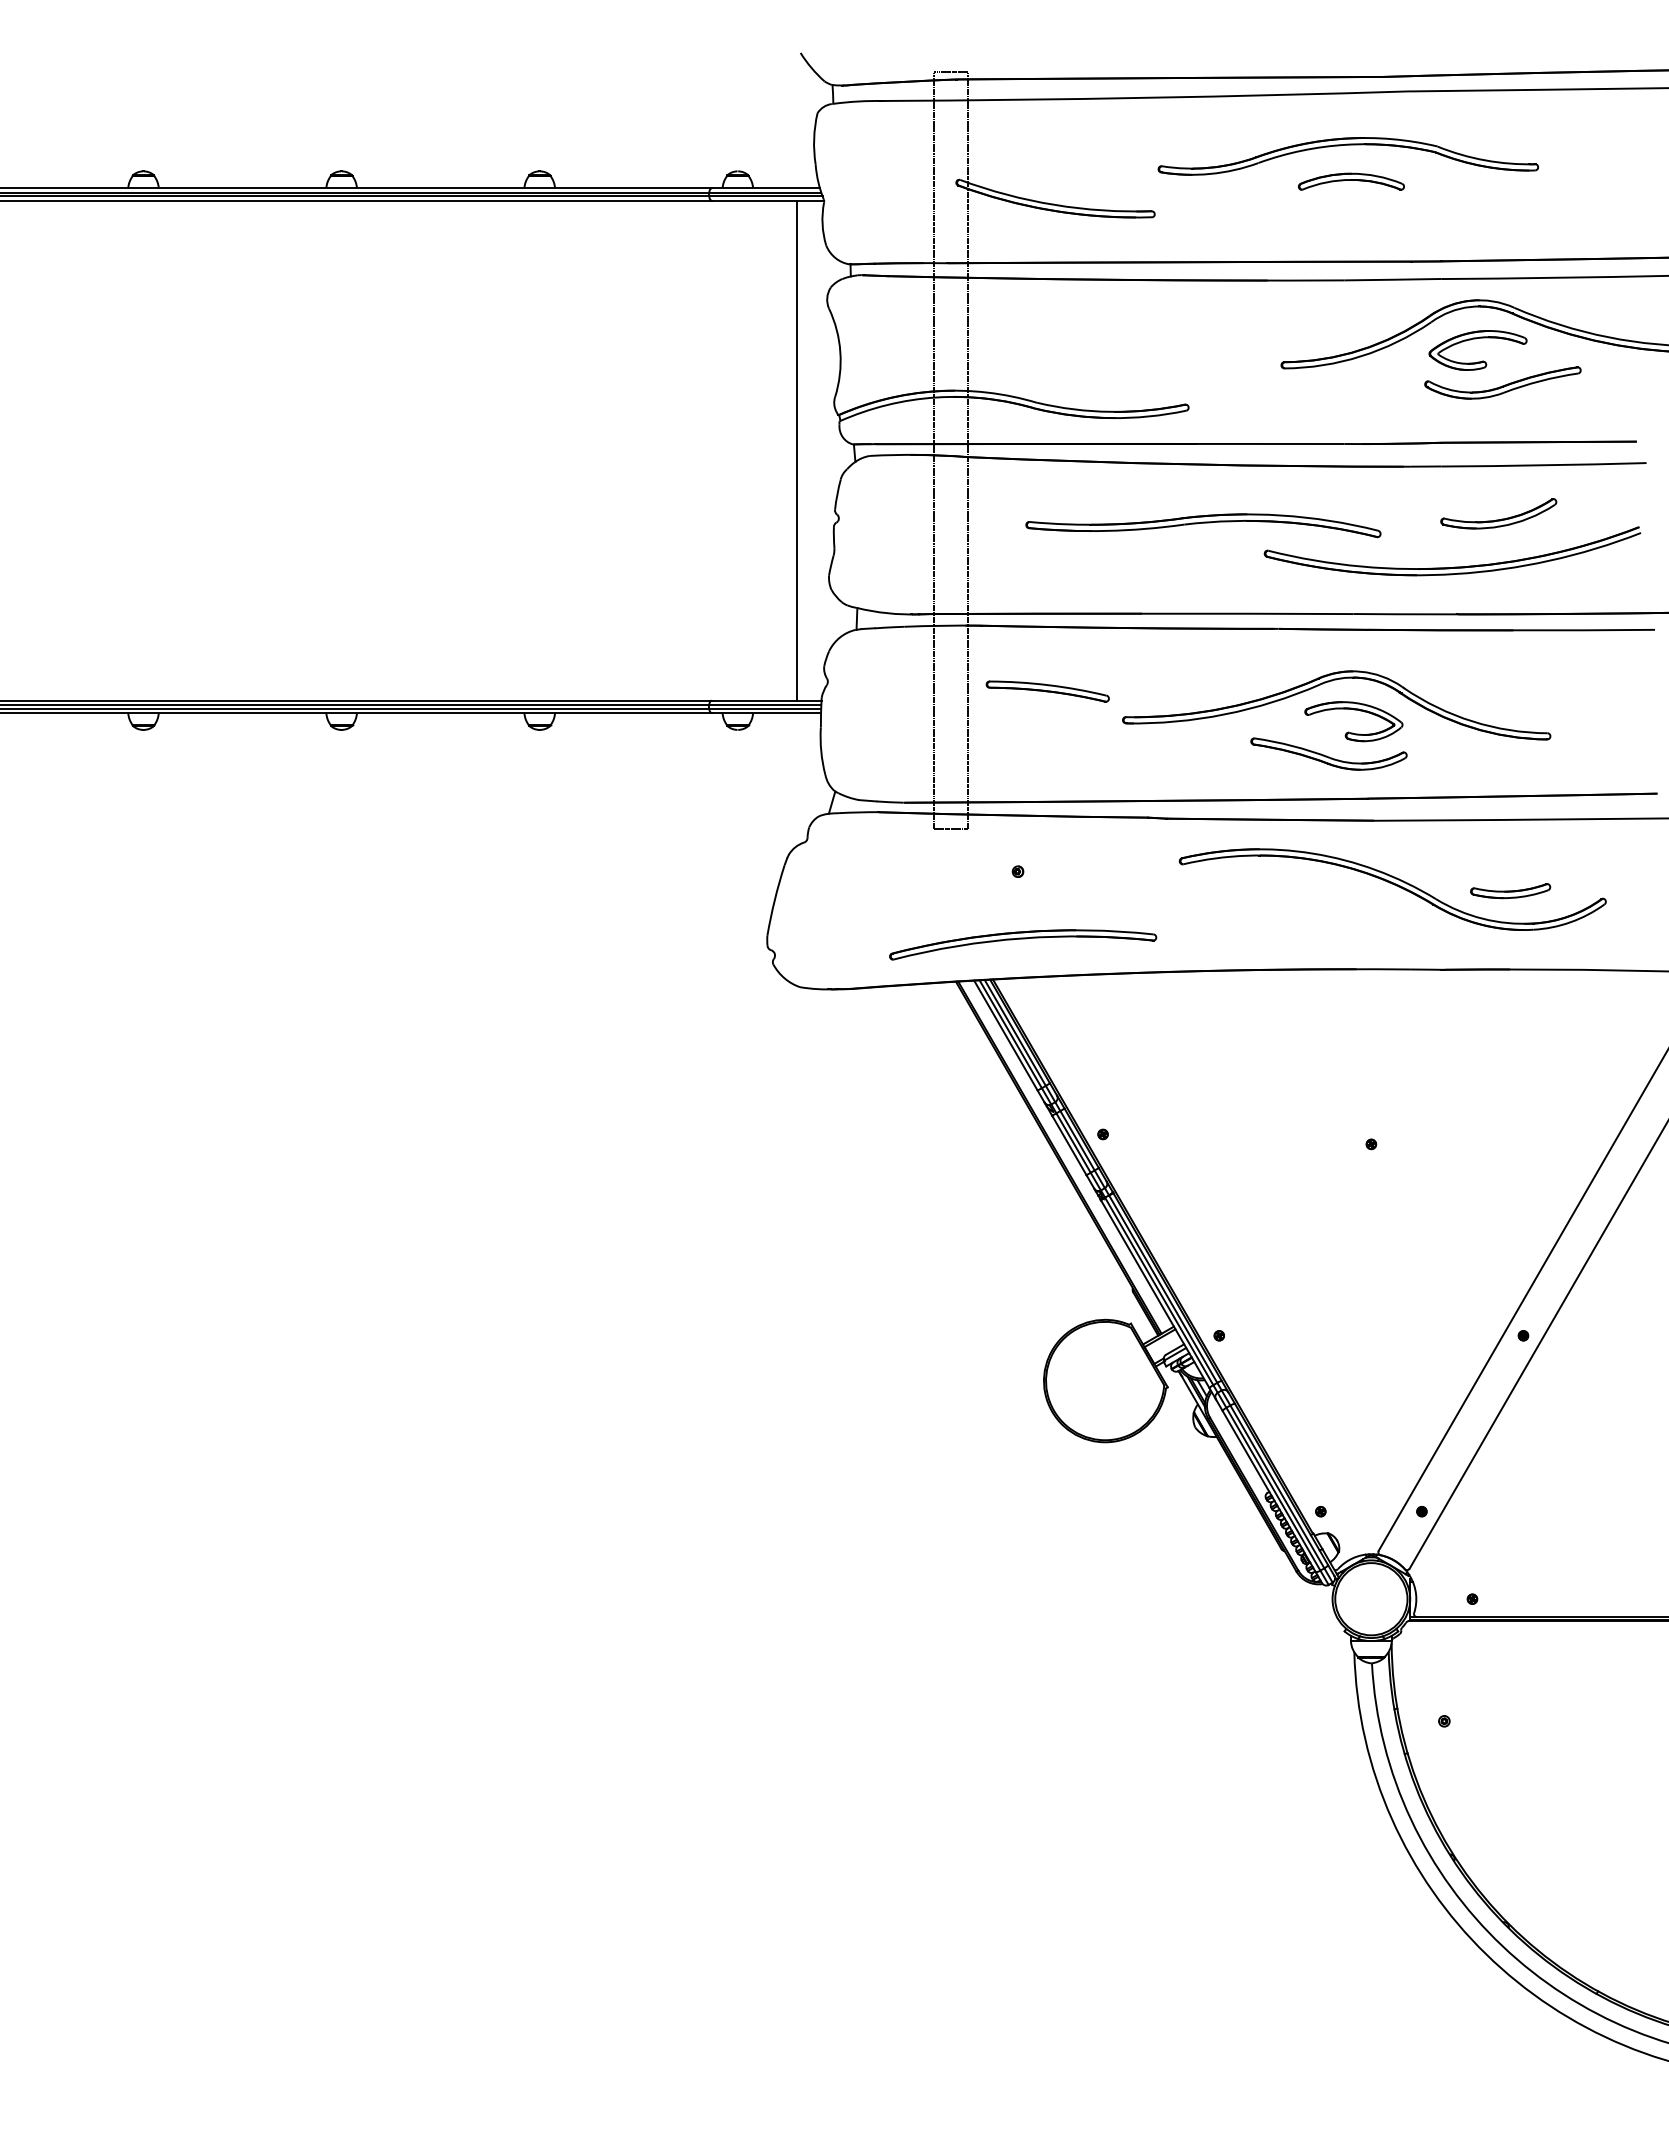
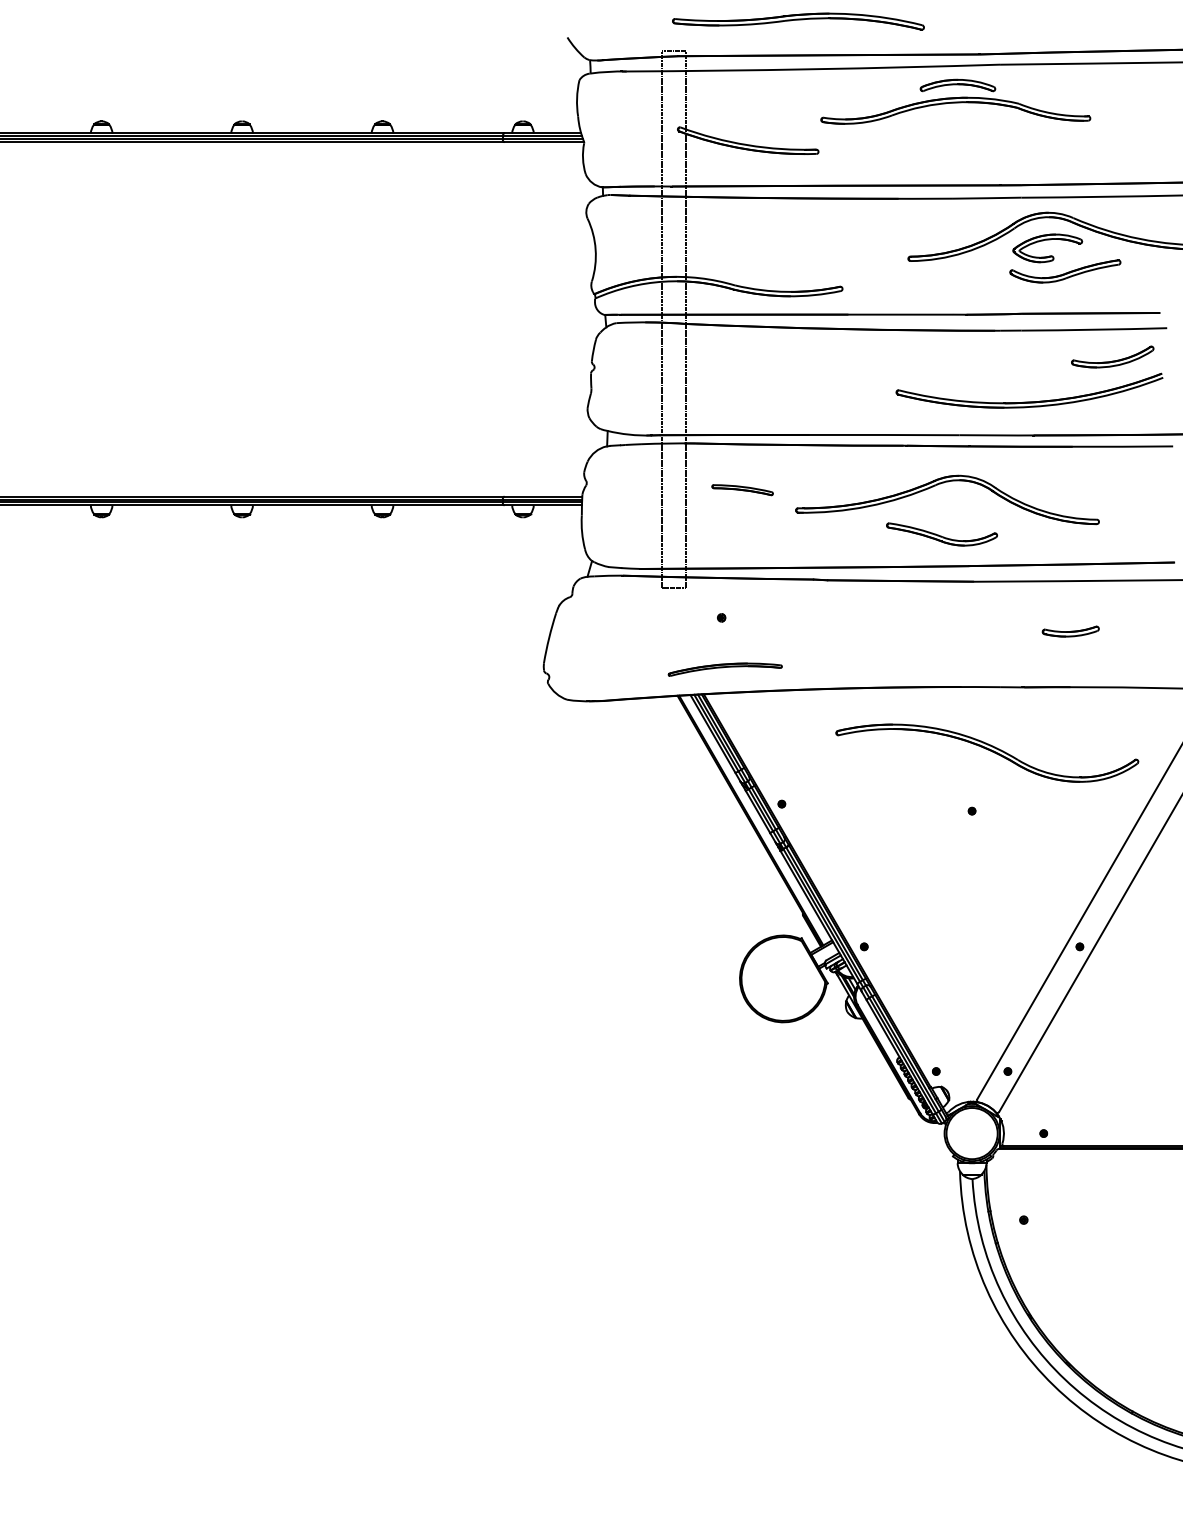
part: (1350, 181) -> (957, 85), moved
line: (797, 450) -> (565, 319), removed
part: (1498, 513) -> (1112, 356), moved
part: (1203, 525) -> (798, 21), moved
part: (1047, 691) -> (742, 490), size x0.7
part: (1349, 731) -> (956, 518), removed
part: (1392, 889) -> (987, 753), moved
part: (1023, 944) -> (725, 669), size x0.6

